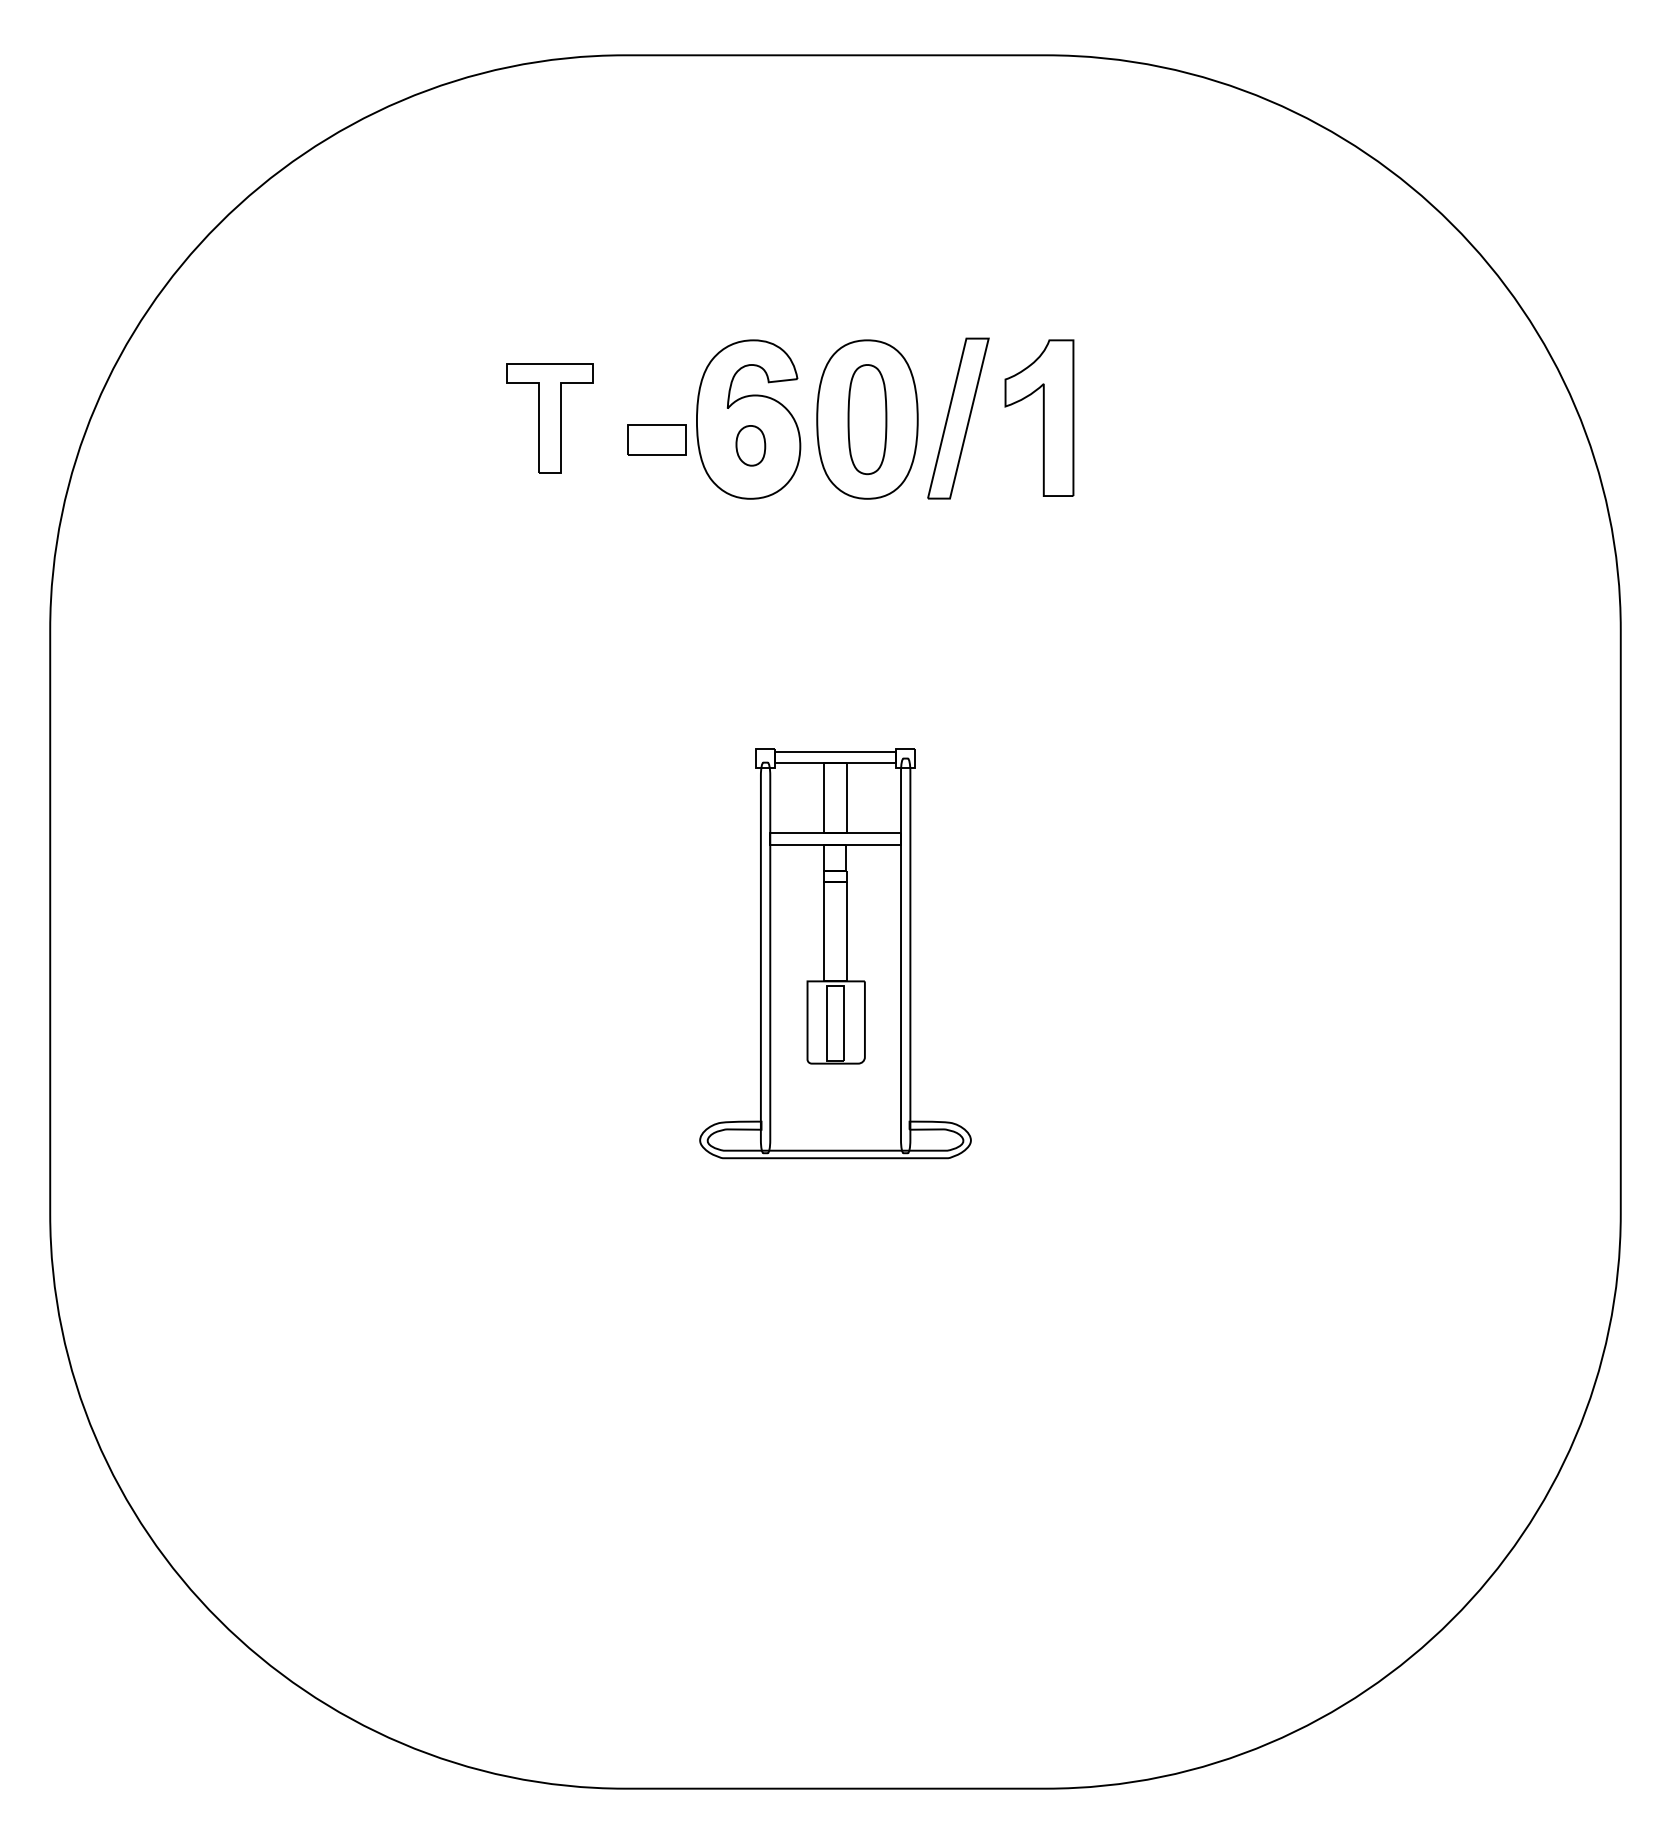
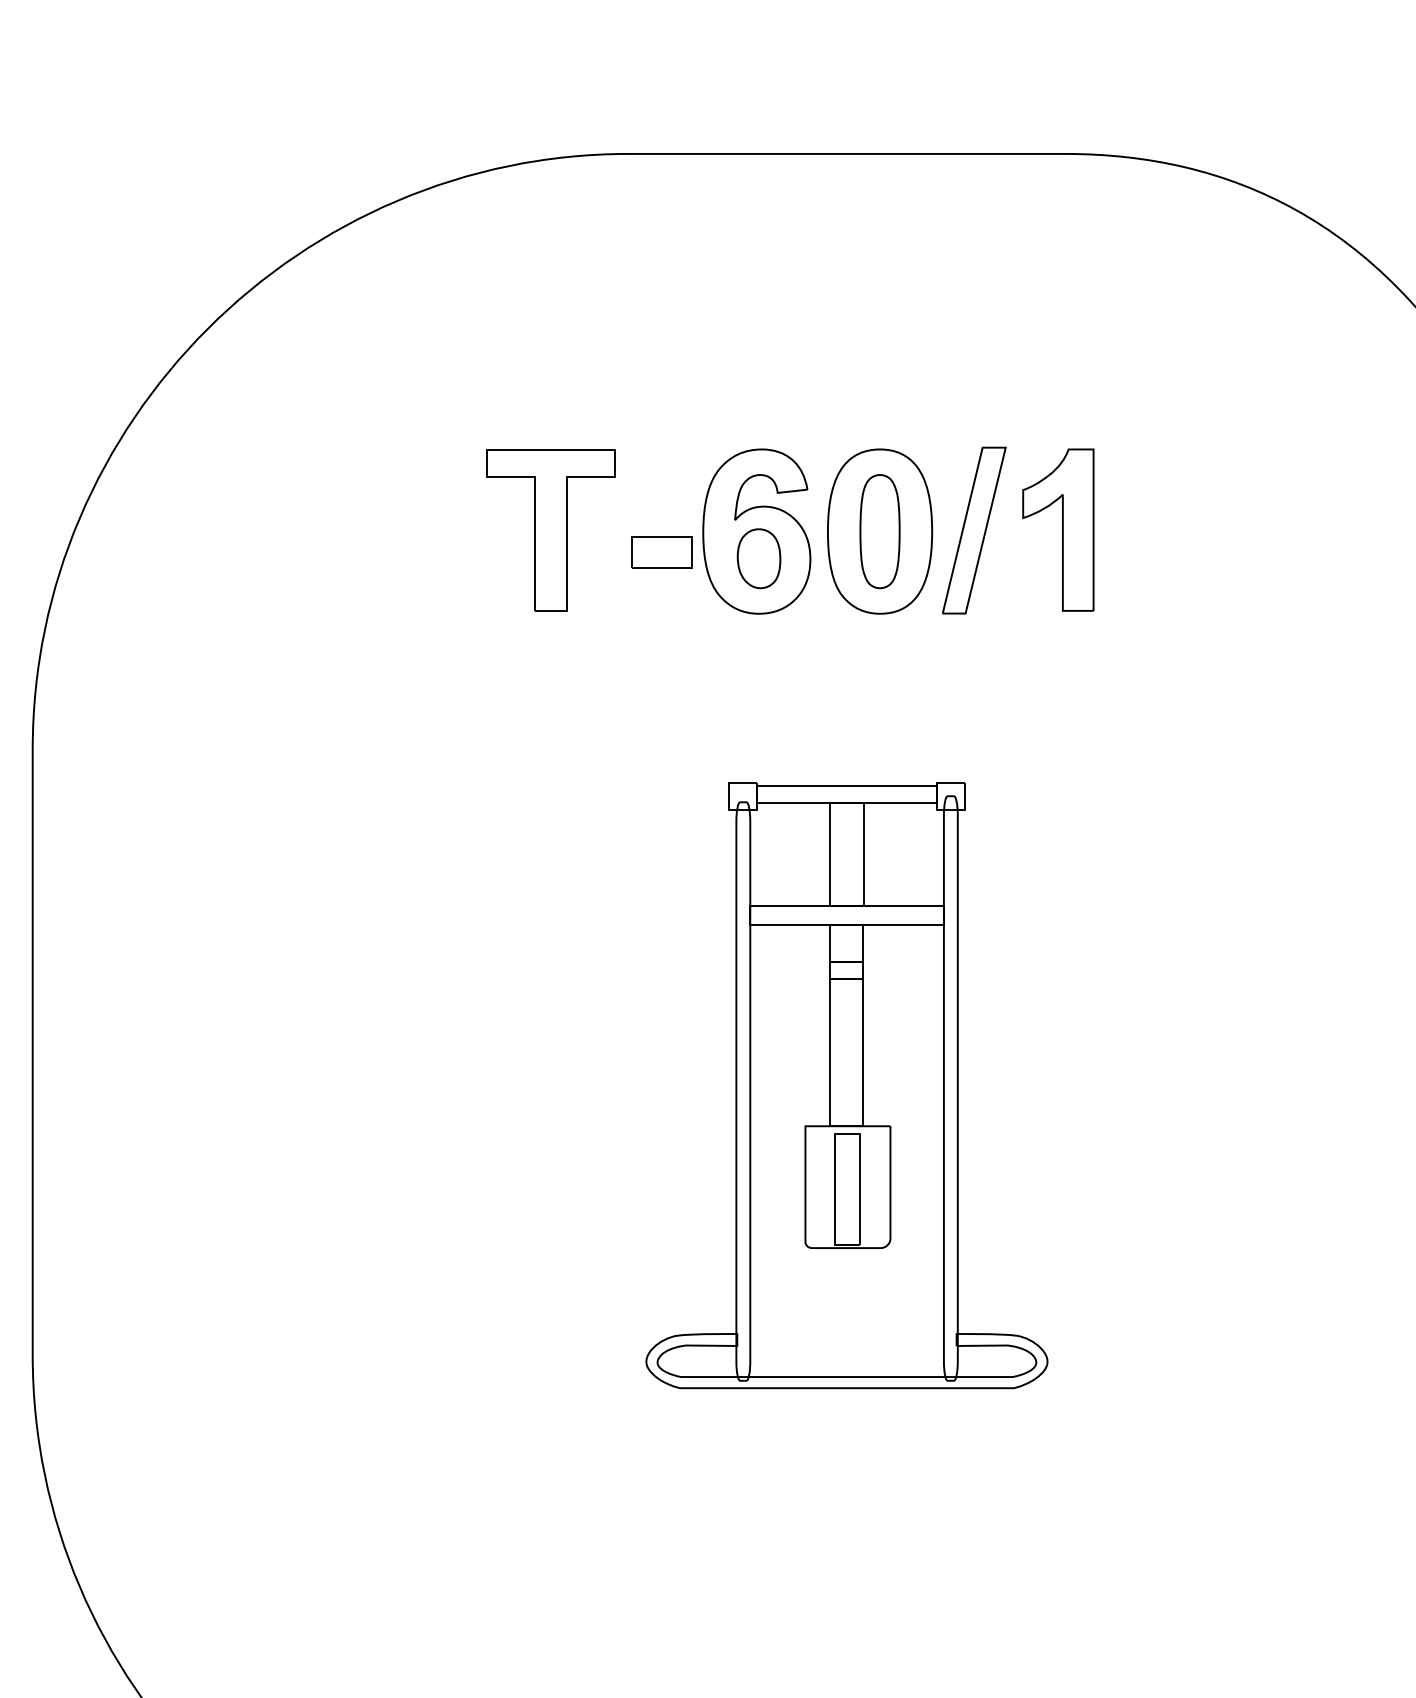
part: (549, 418) -> (550, 530), size x1.43
part: (750, 445) -> (758, 558), size x1.43
part: (835, 953) -> (846, 1085), size x1.43

